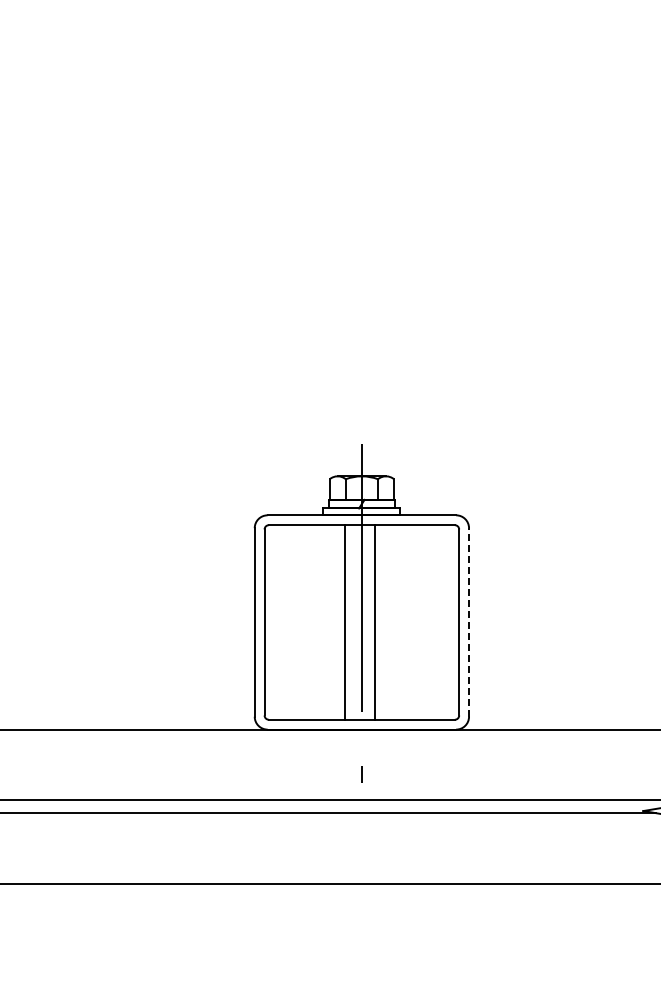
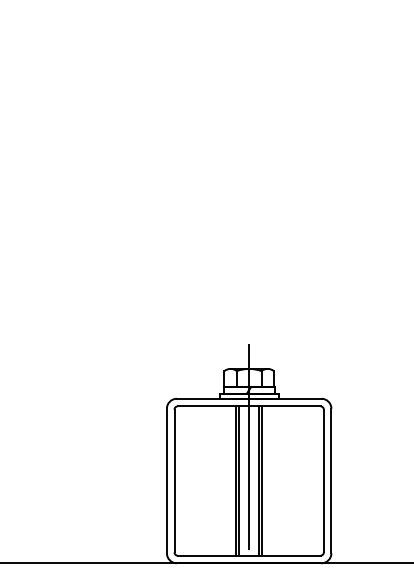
line: (469, 621) -> (331, 480), dashed -> solid
line: (349, 622) -> (239, 481), added
line: (379, 622) -> (262, 481), added

